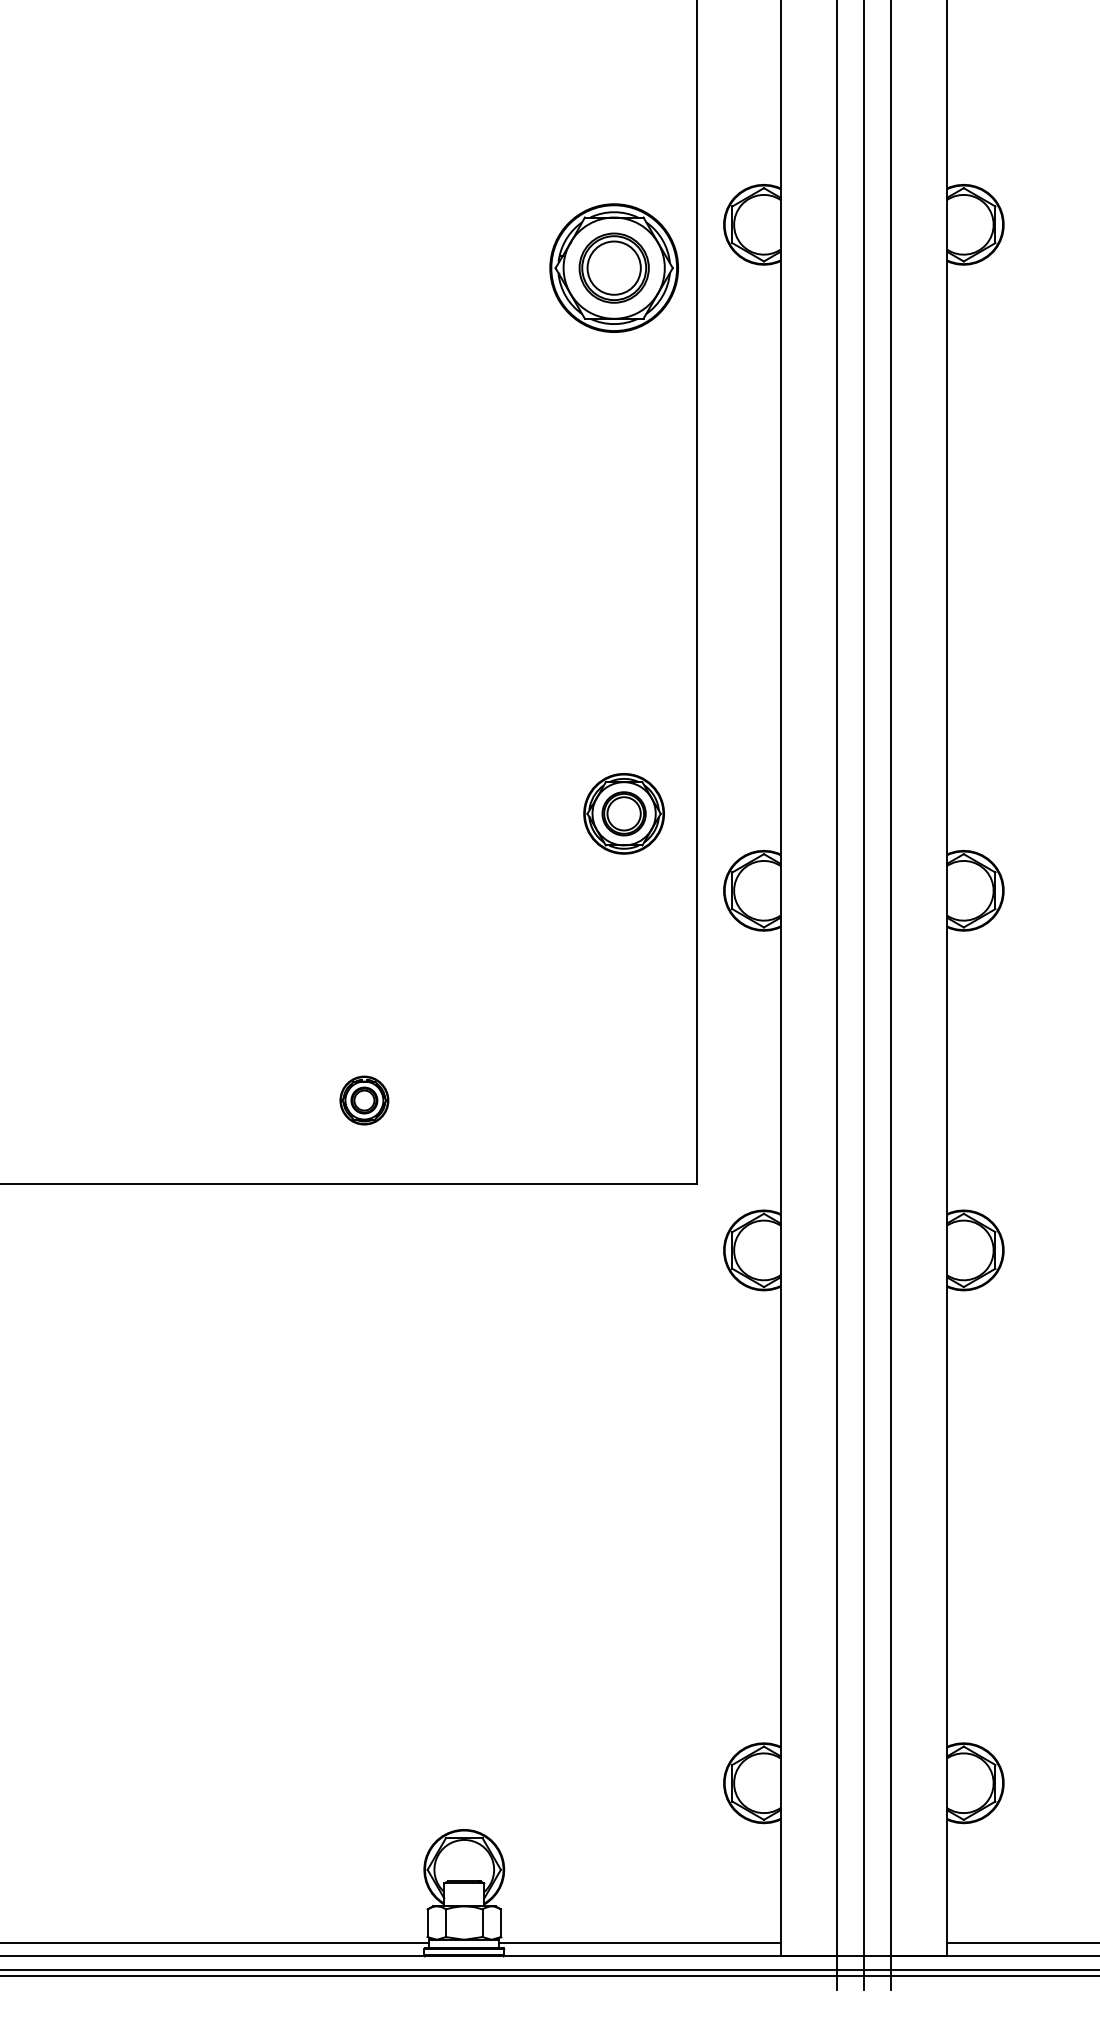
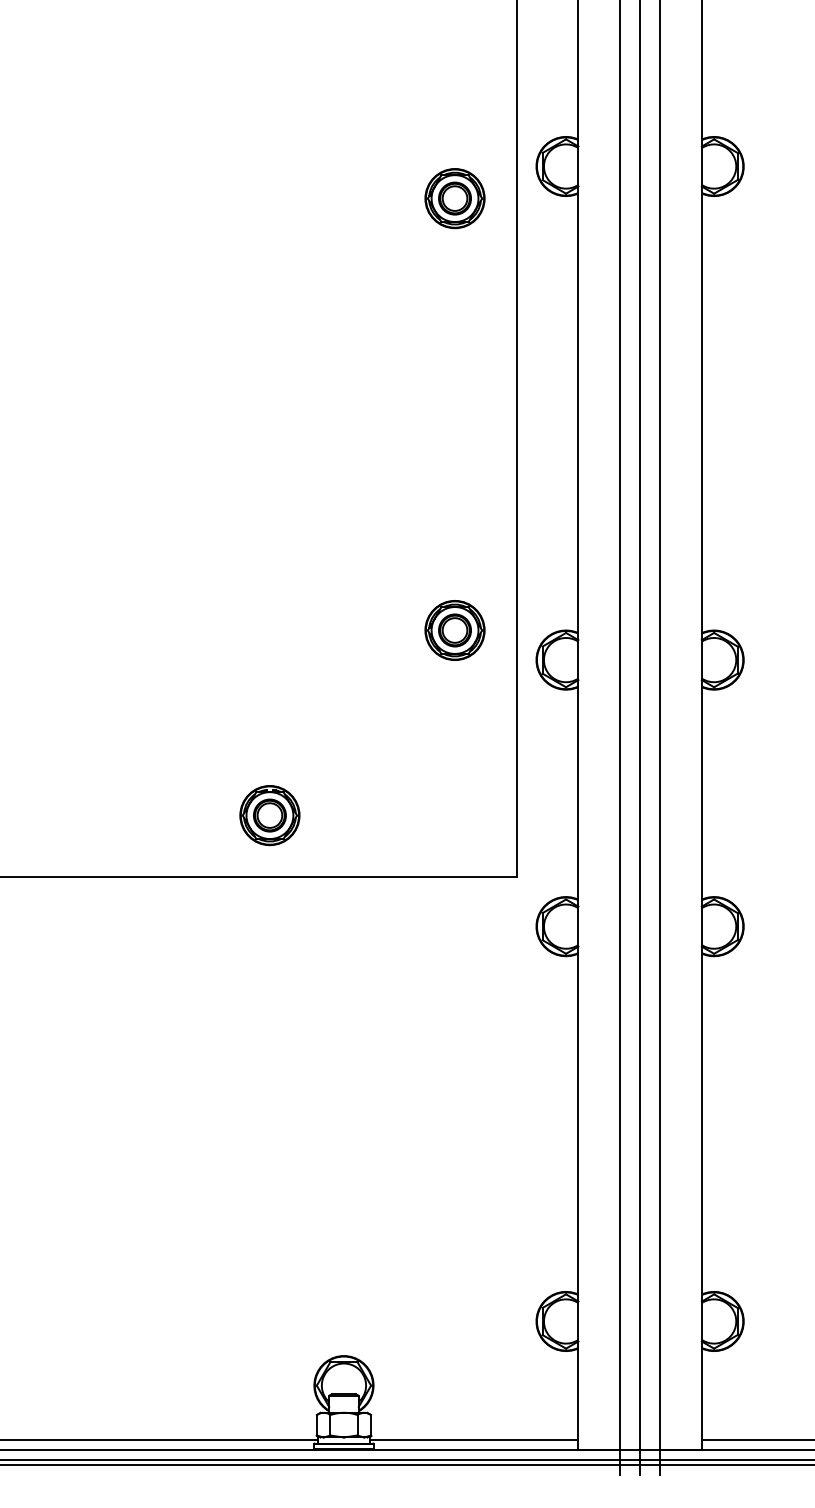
part: (613, 267) -> (454, 198), size x0.62
part: (623, 813) -> (454, 630), moved
part: (364, 1100) -> (270, 815), size x1.67

